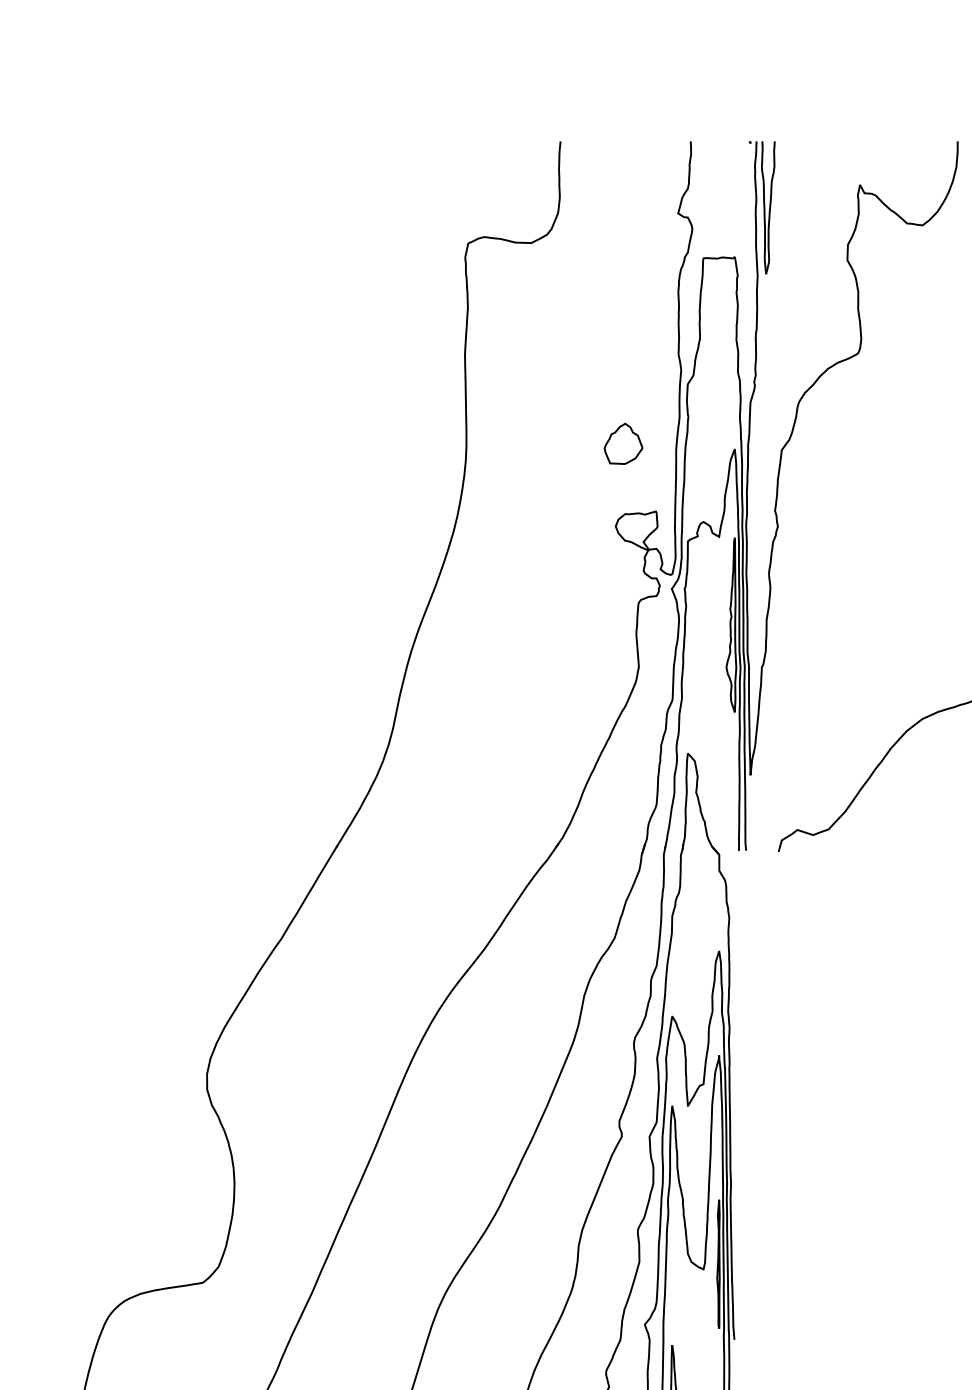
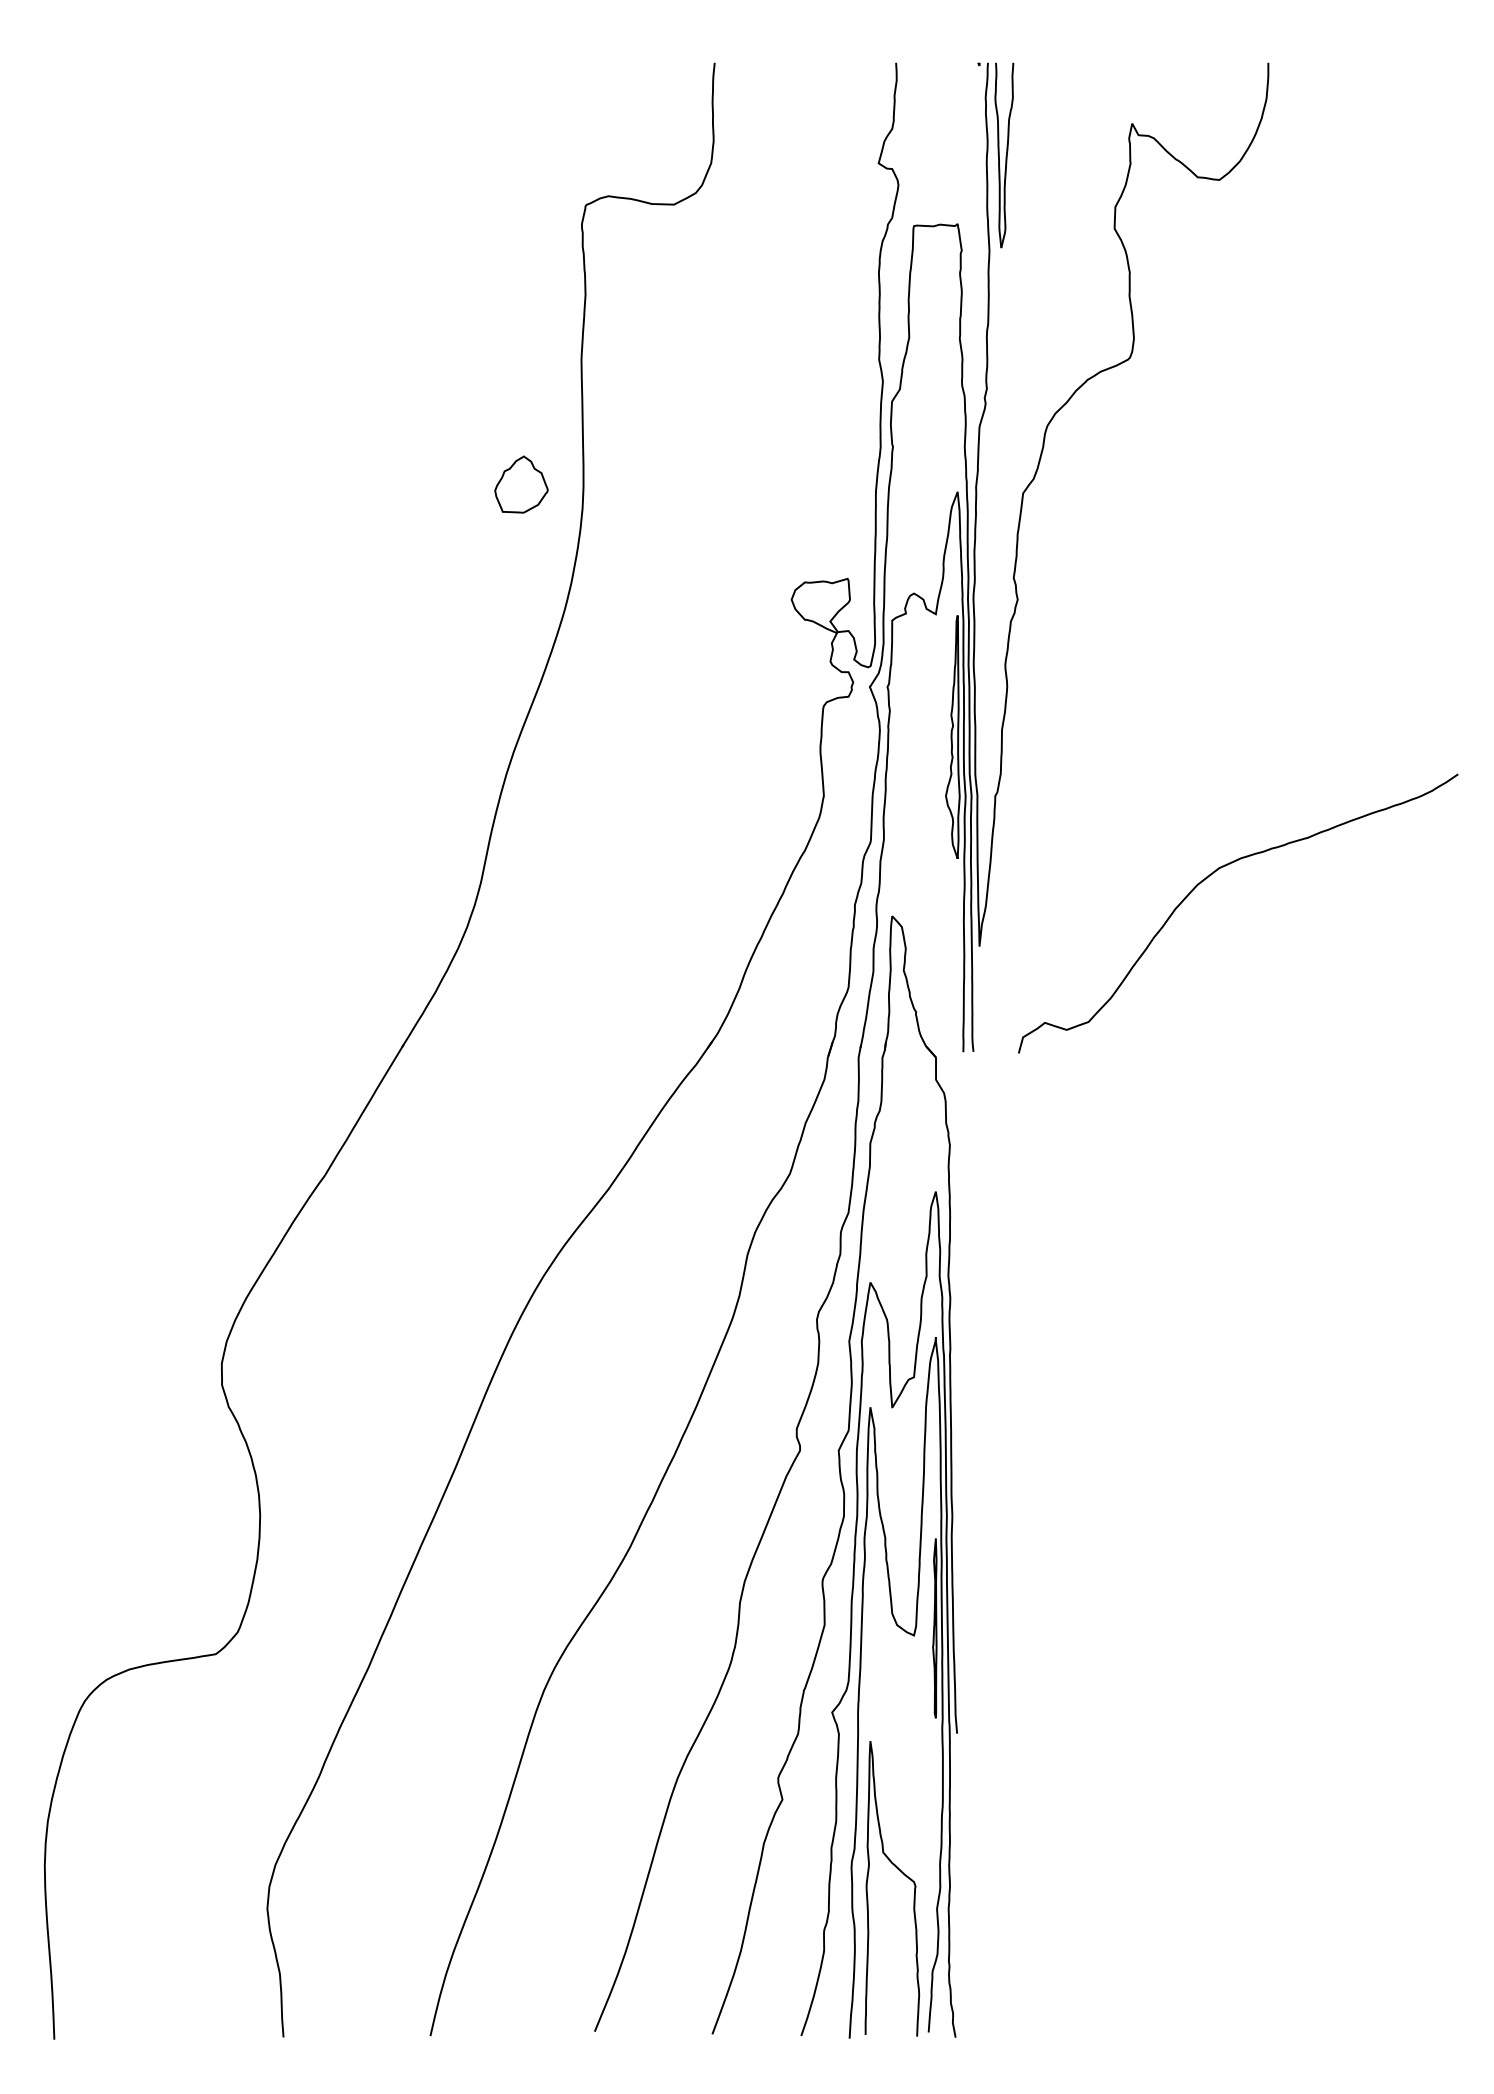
part: (623, 443) -> (521, 484), moved

